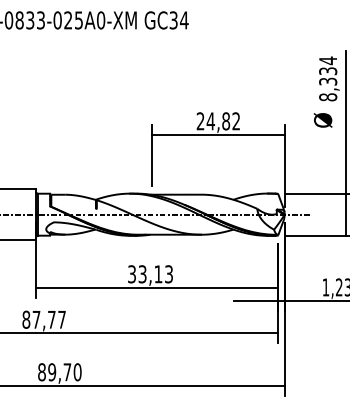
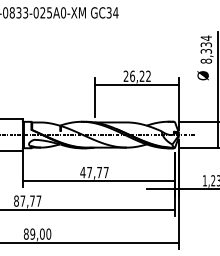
text: (217, 120) -> (136, 75), 24,82 -> 26,22
text: (150, 274) -> (94, 172), 33,13 -> 47,77
text: (66, 371) -> (41, 233), 89,70 -> 89,00

